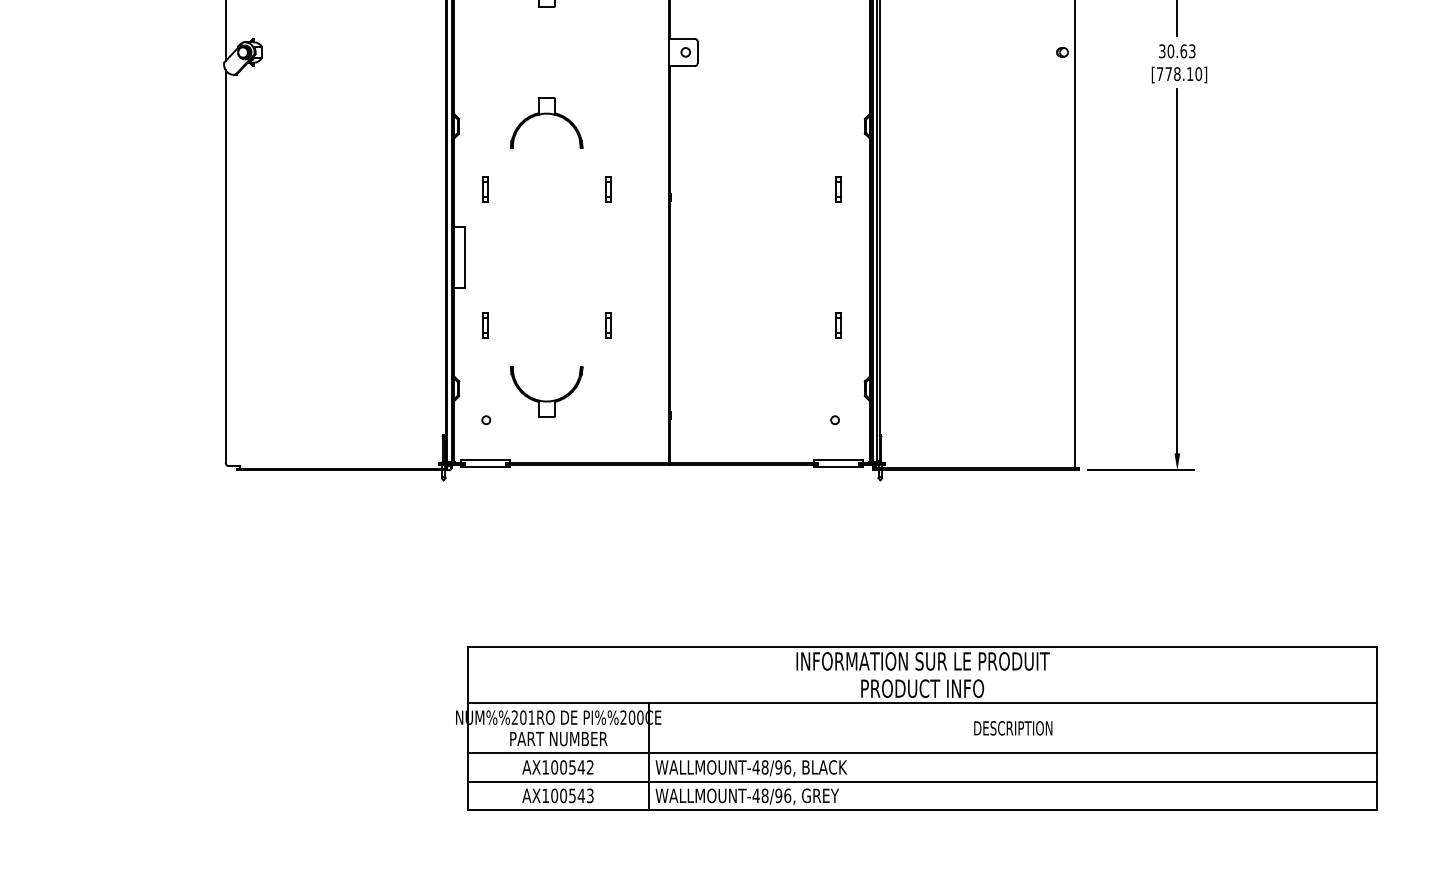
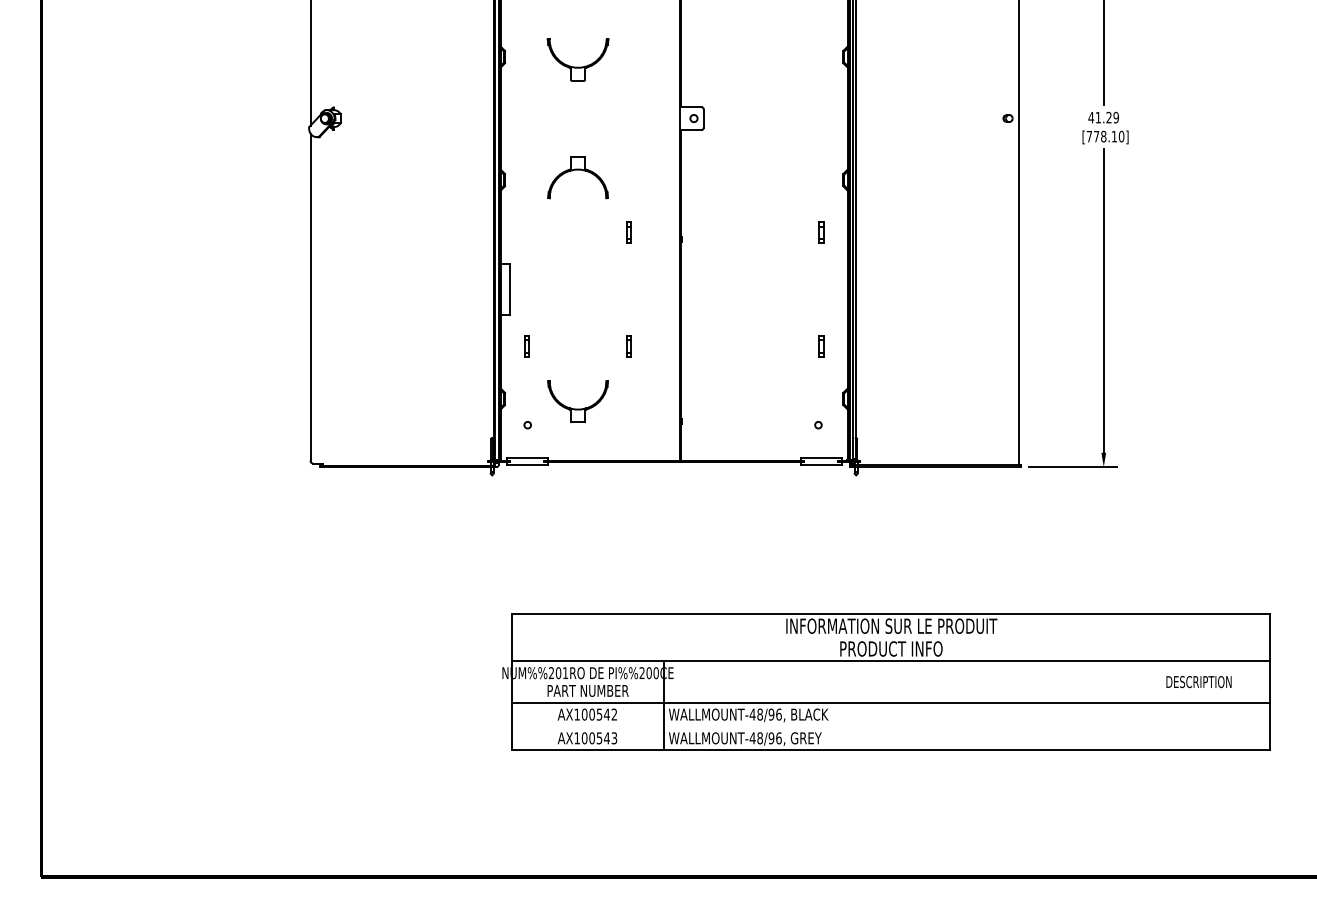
text: (1177, 51) -> (1103, 117), 30.63 -> 41.29
part: (484, 189) -> (526, 232), removed
text: (1012, 728) -> (1198, 682), moved
line: (922, 781) -> (891, 726), removed

